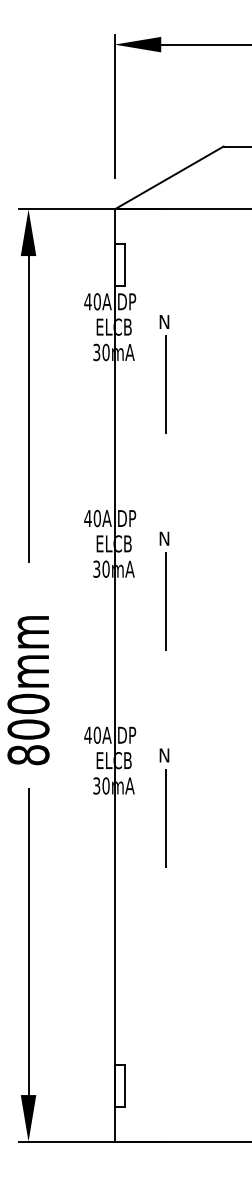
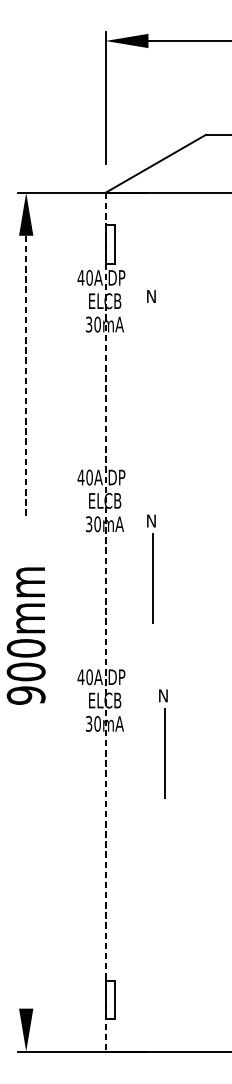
line: (166, 384) -> (153, 354), removed
line: (28, 409) -> (26, 377), solid -> dashed
part: (164, 590) -> (151, 568), moved
line: (114, 676) -> (105, 623), solid -> dashed
text: (28, 755) -> (26, 695), 800mm -> 900mm
part: (164, 807) -> (163, 743), moved
line: (28, 941) -> (26, 867), removed

